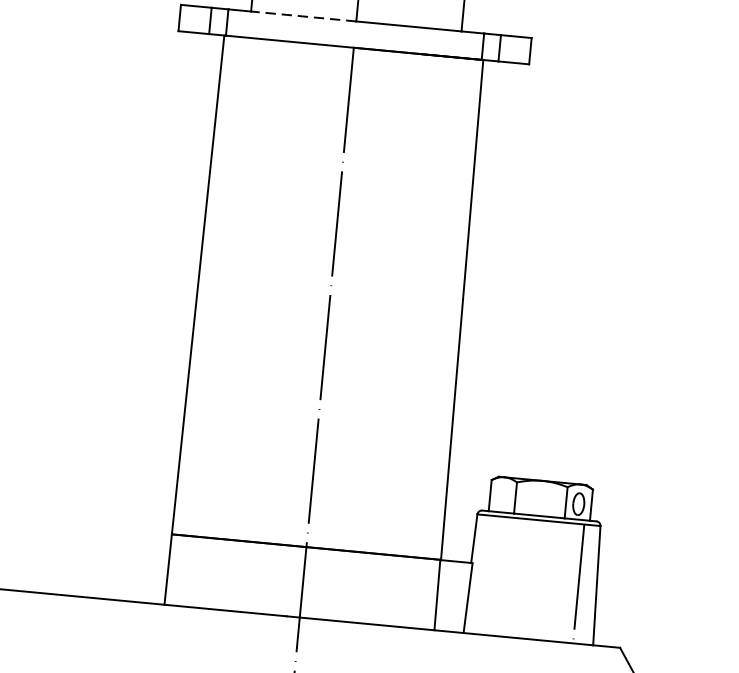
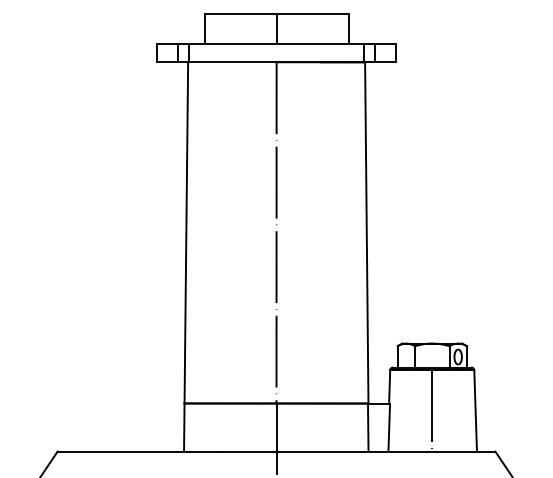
line: (303, 16) -> (240, 44), dashed -> solid
line: (579, 583) -> (432, 410), moved

